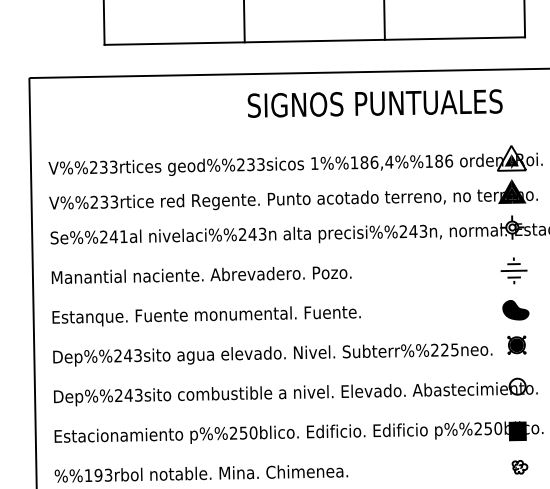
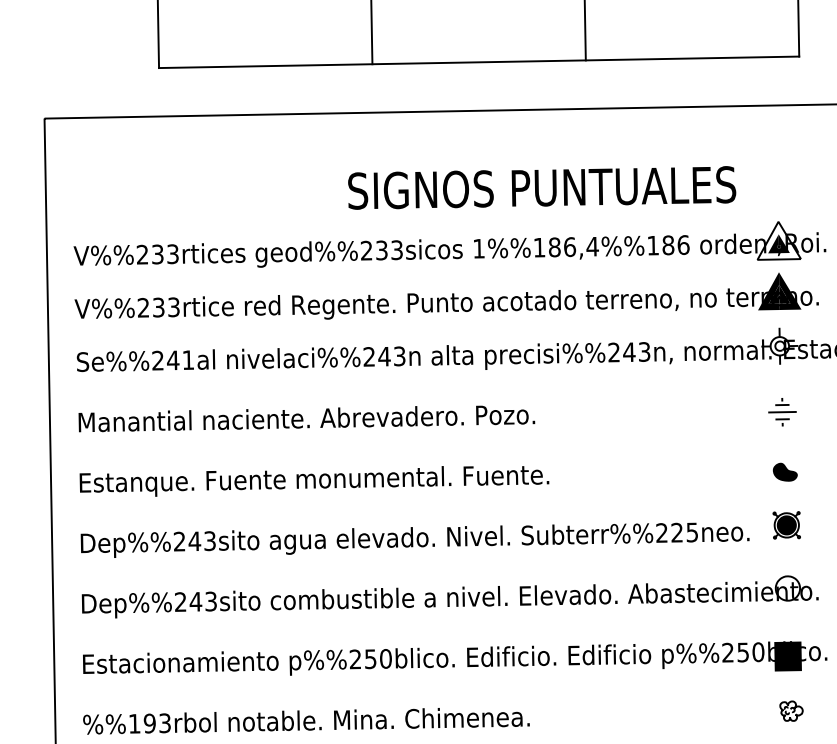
text: (374, 103) -> (541, 187), moved
part: (513, 270) -> (781, 411), size x0.7
part: (515, 310) -> (784, 472), size x0.6

